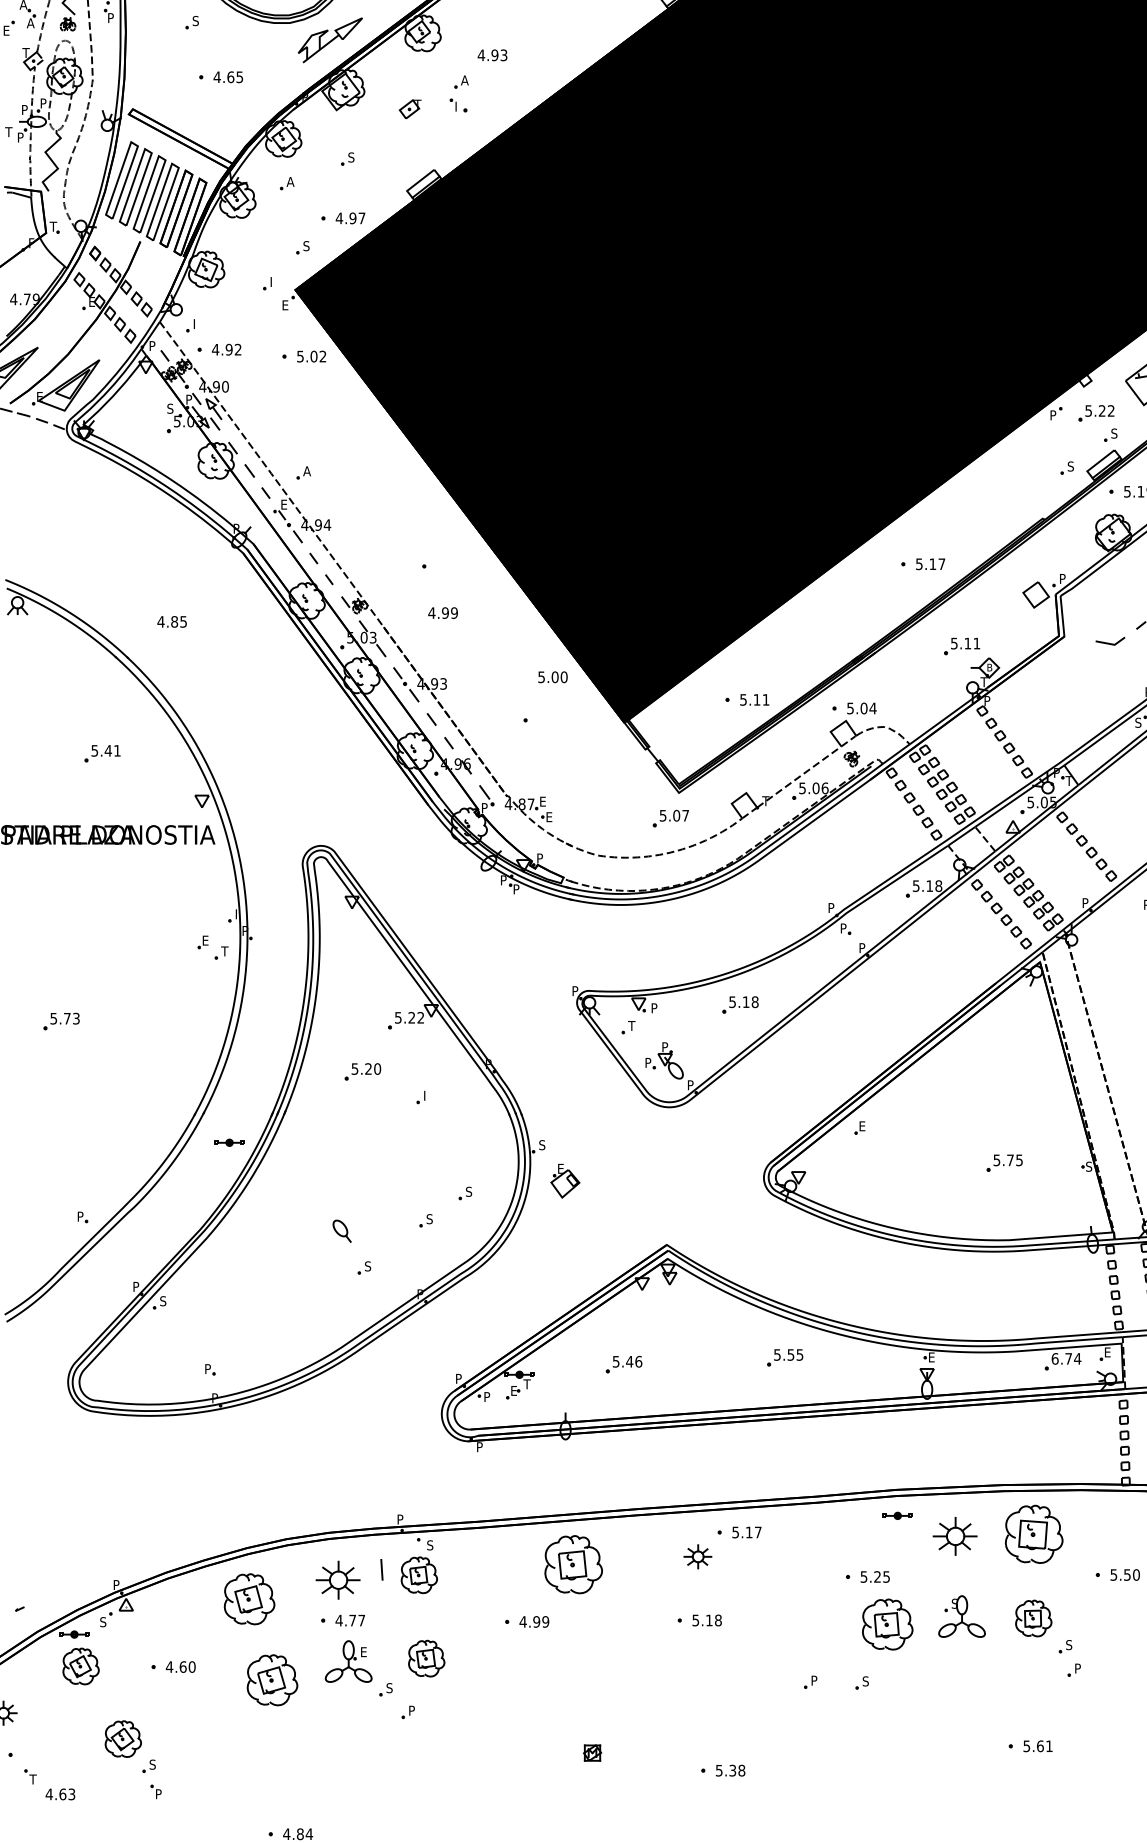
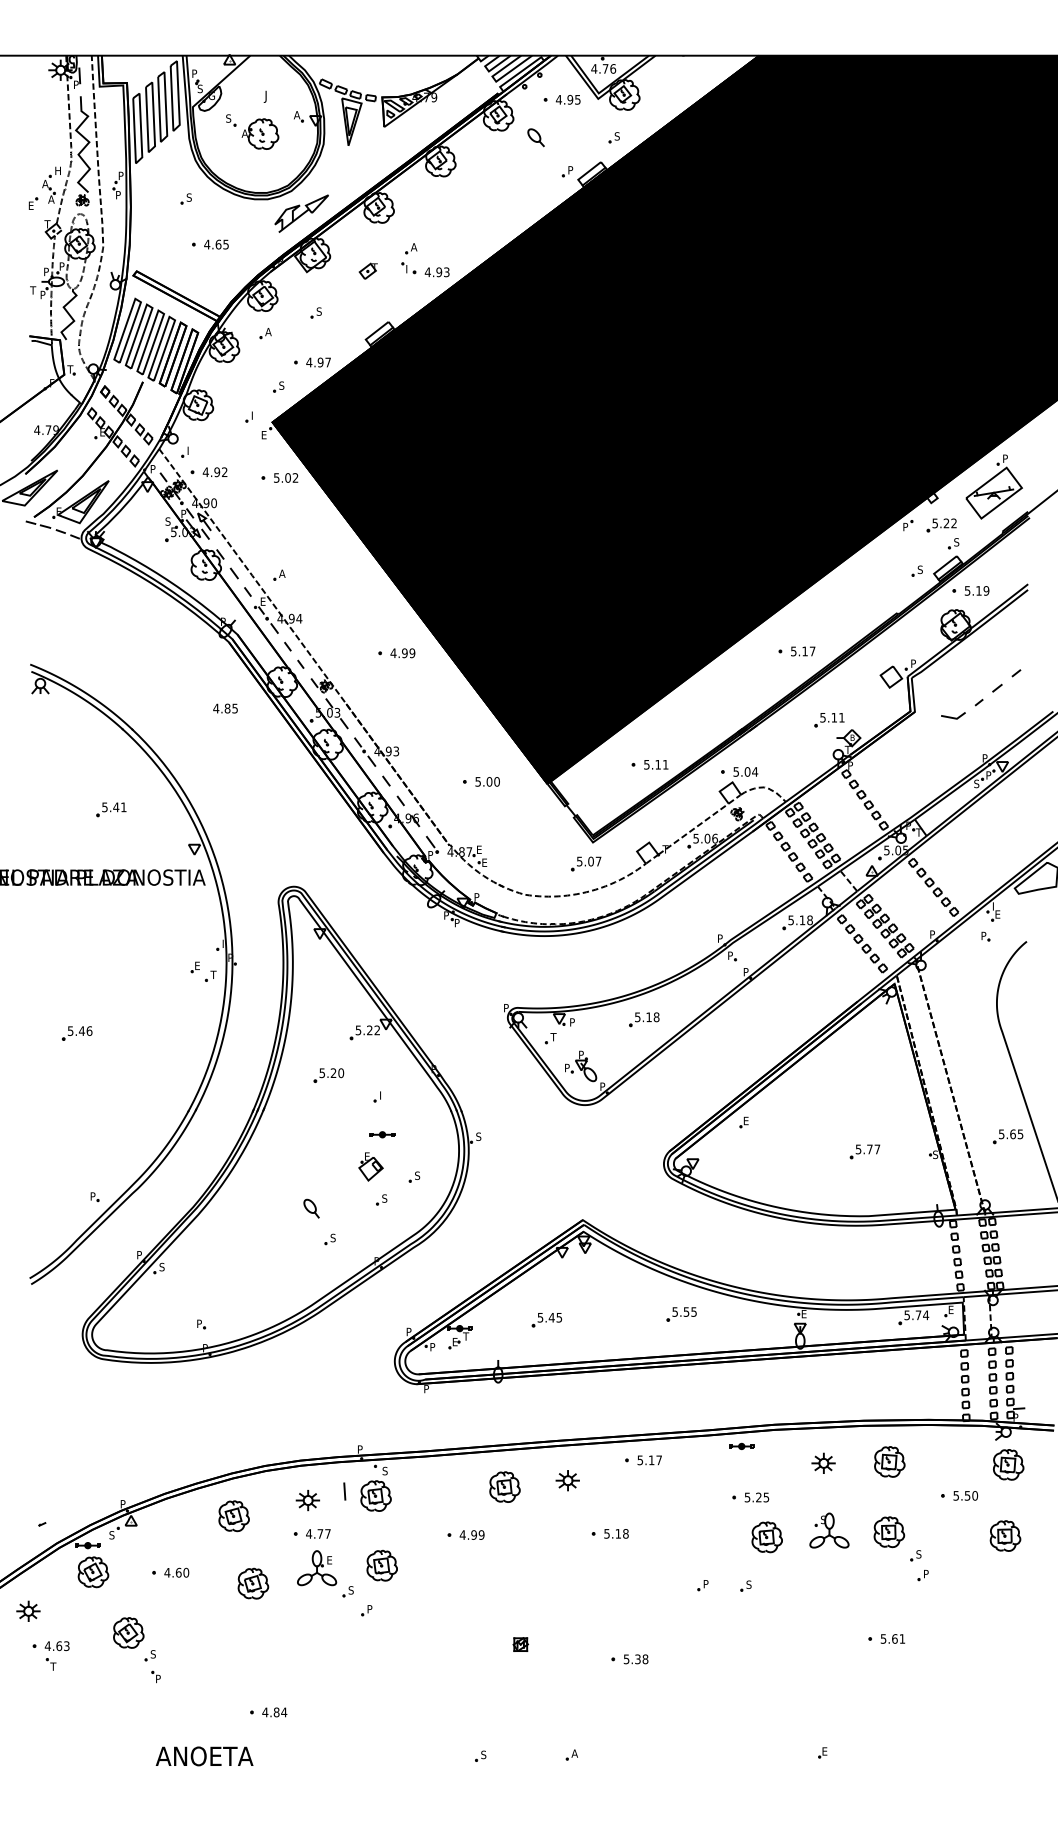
text: (491, 55) -> (436, 272), moved
text: (442, 613) -> (402, 653), moved
text: (172, 621) -> (225, 708), moved
text: (552, 676) -> (487, 781), moved
text: (71, 1017) -> (85, 1030), 5.73 -> 5.46
part: (229, 1142) -> (382, 1134), moved
text: (1019, 1160) -> (877, 1149), 5.75 -> 5.77
part: (564, 1180) -> (370, 1166), moved
text: (1055, 1359) -> (907, 1315), 6.74 -> 5.74
text: (638, 1361) -> (559, 1317), 5.46 -> 5.45
part: (897, 1514) -> (741, 1445), moved
part: (1033, 1533) -> (889, 1461), size x0.62
part: (954, 1535) -> (823, 1462), size x0.62
part: (697, 1556) -> (567, 1480), moved
part: (573, 1563) -> (504, 1486), size x0.62
part: (337, 1580) -> (307, 1500), size x0.62
part: (248, 1599) -> (233, 1516), size x0.71
part: (886, 1624) -> (766, 1537), size x0.71
part: (272, 1679) -> (253, 1583), size x0.71
text: (59, 1794) -> (56, 1646), moved

